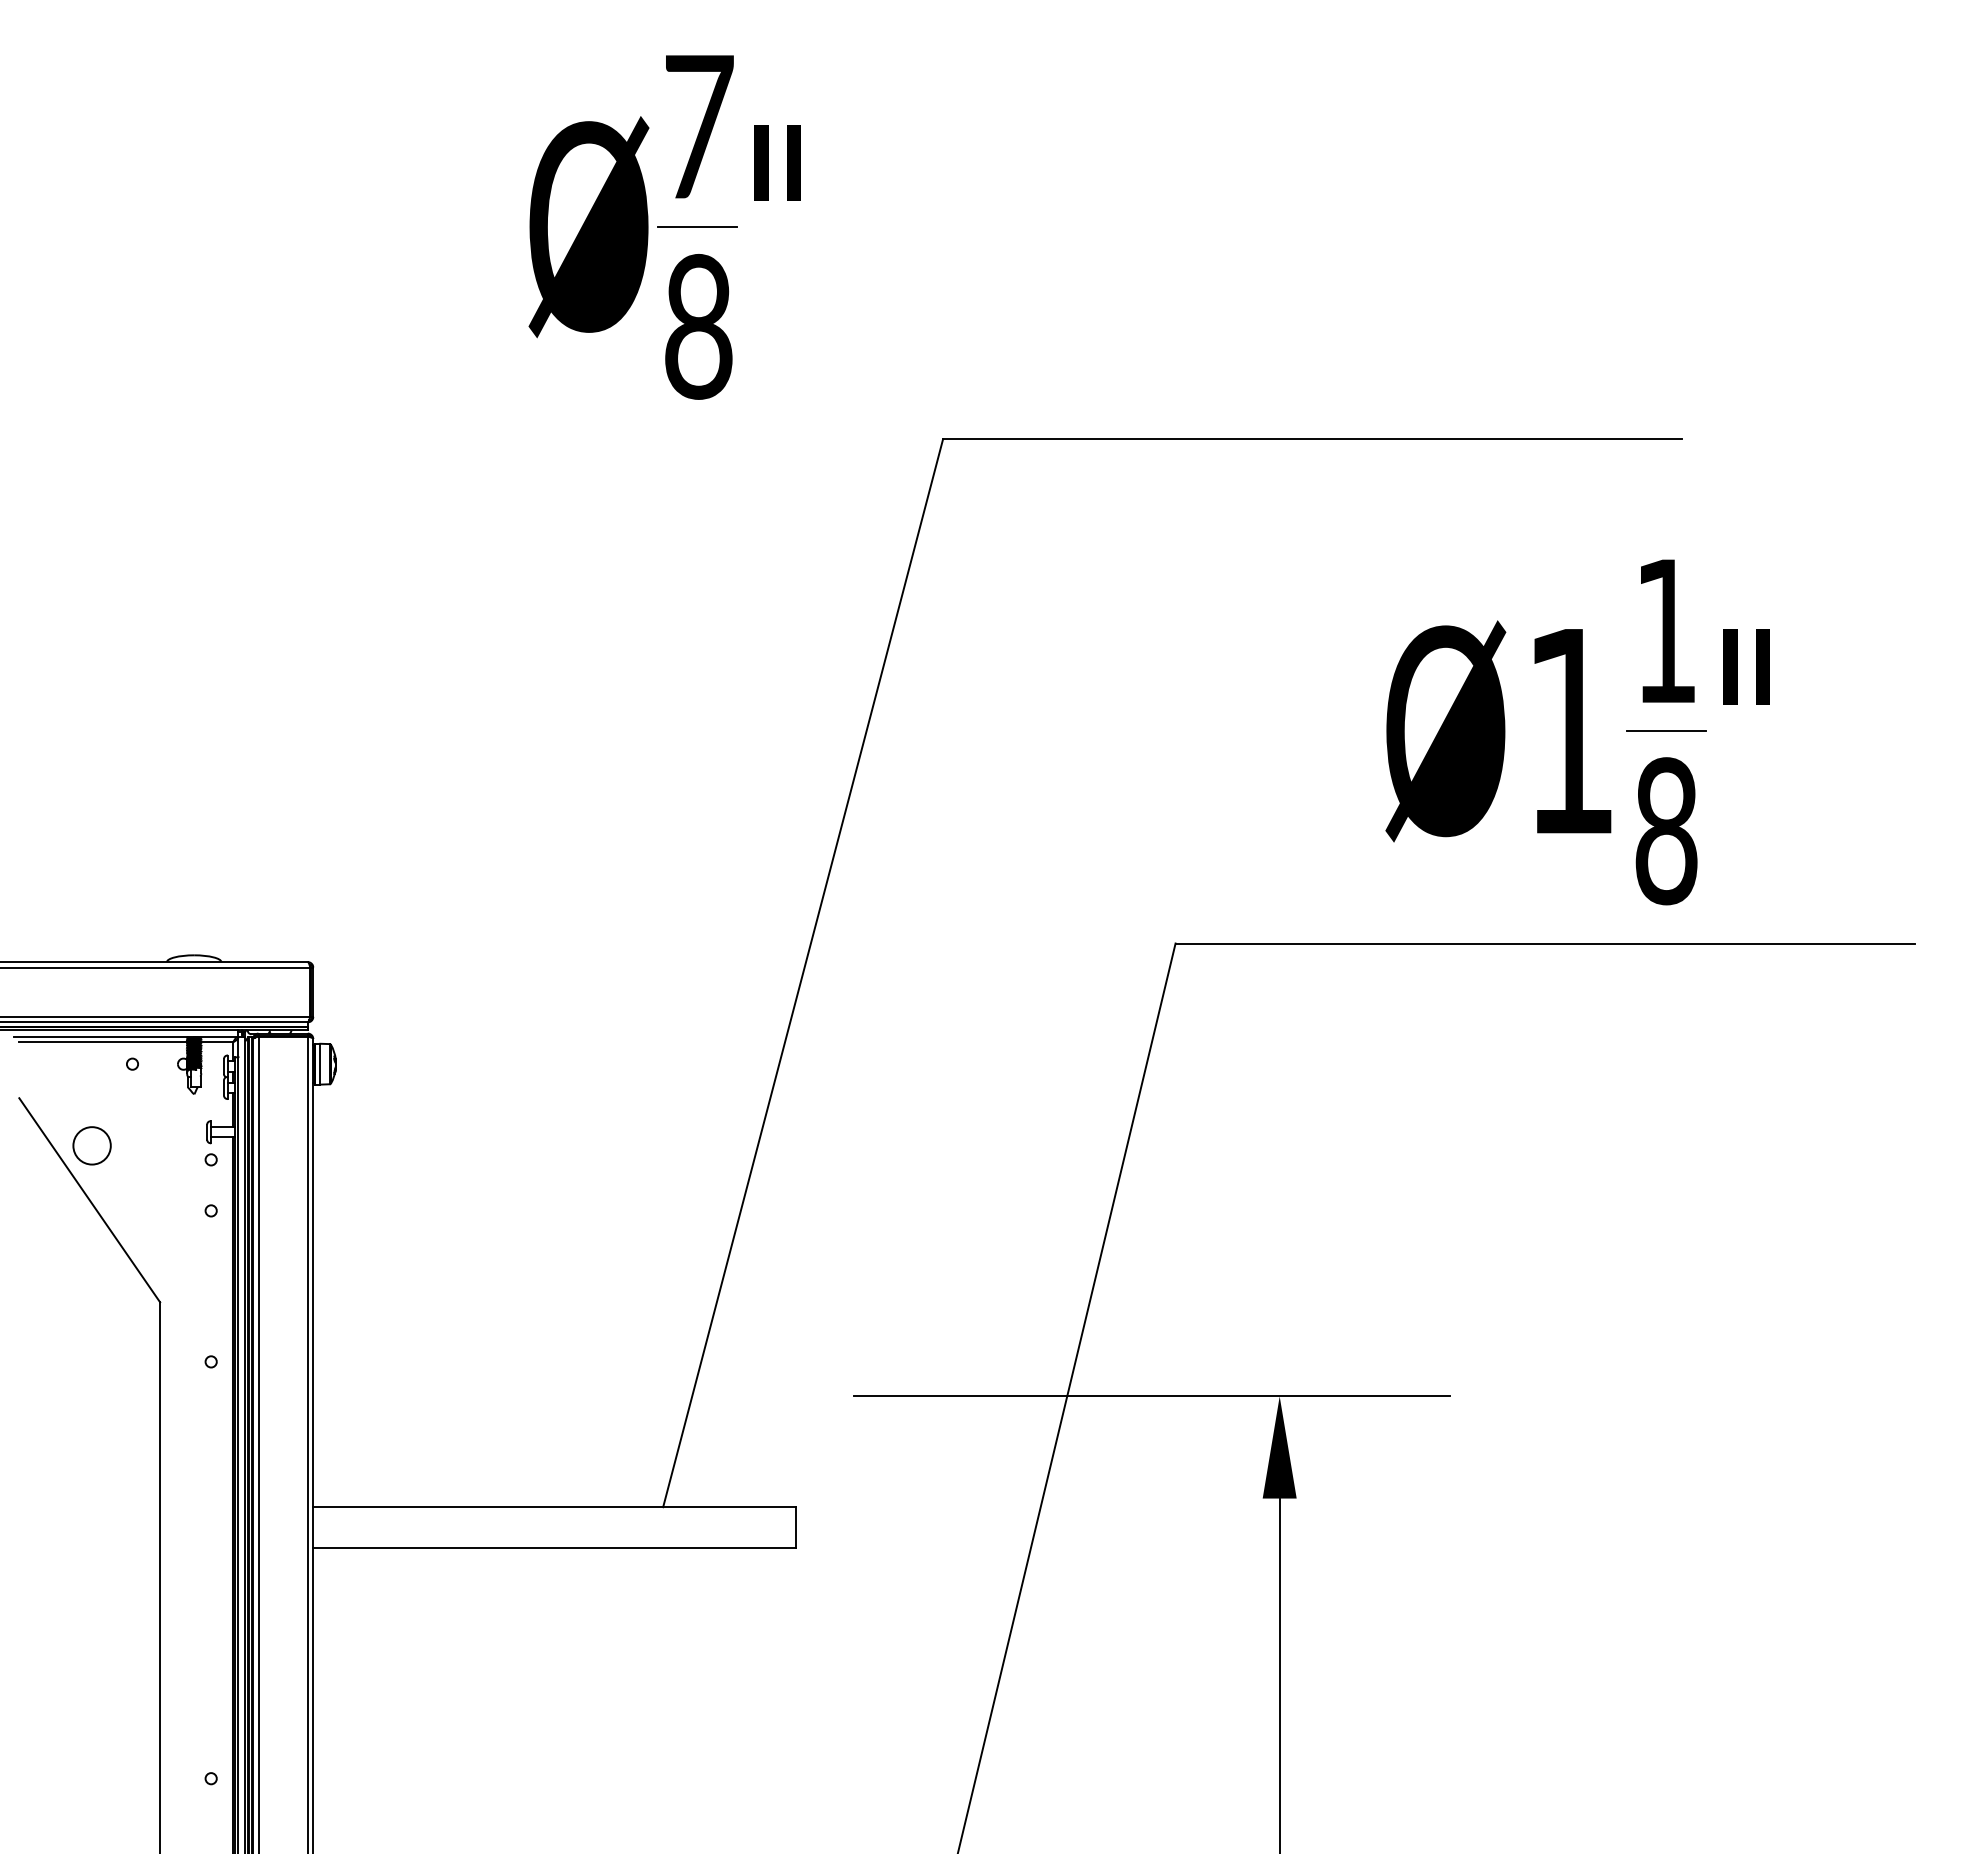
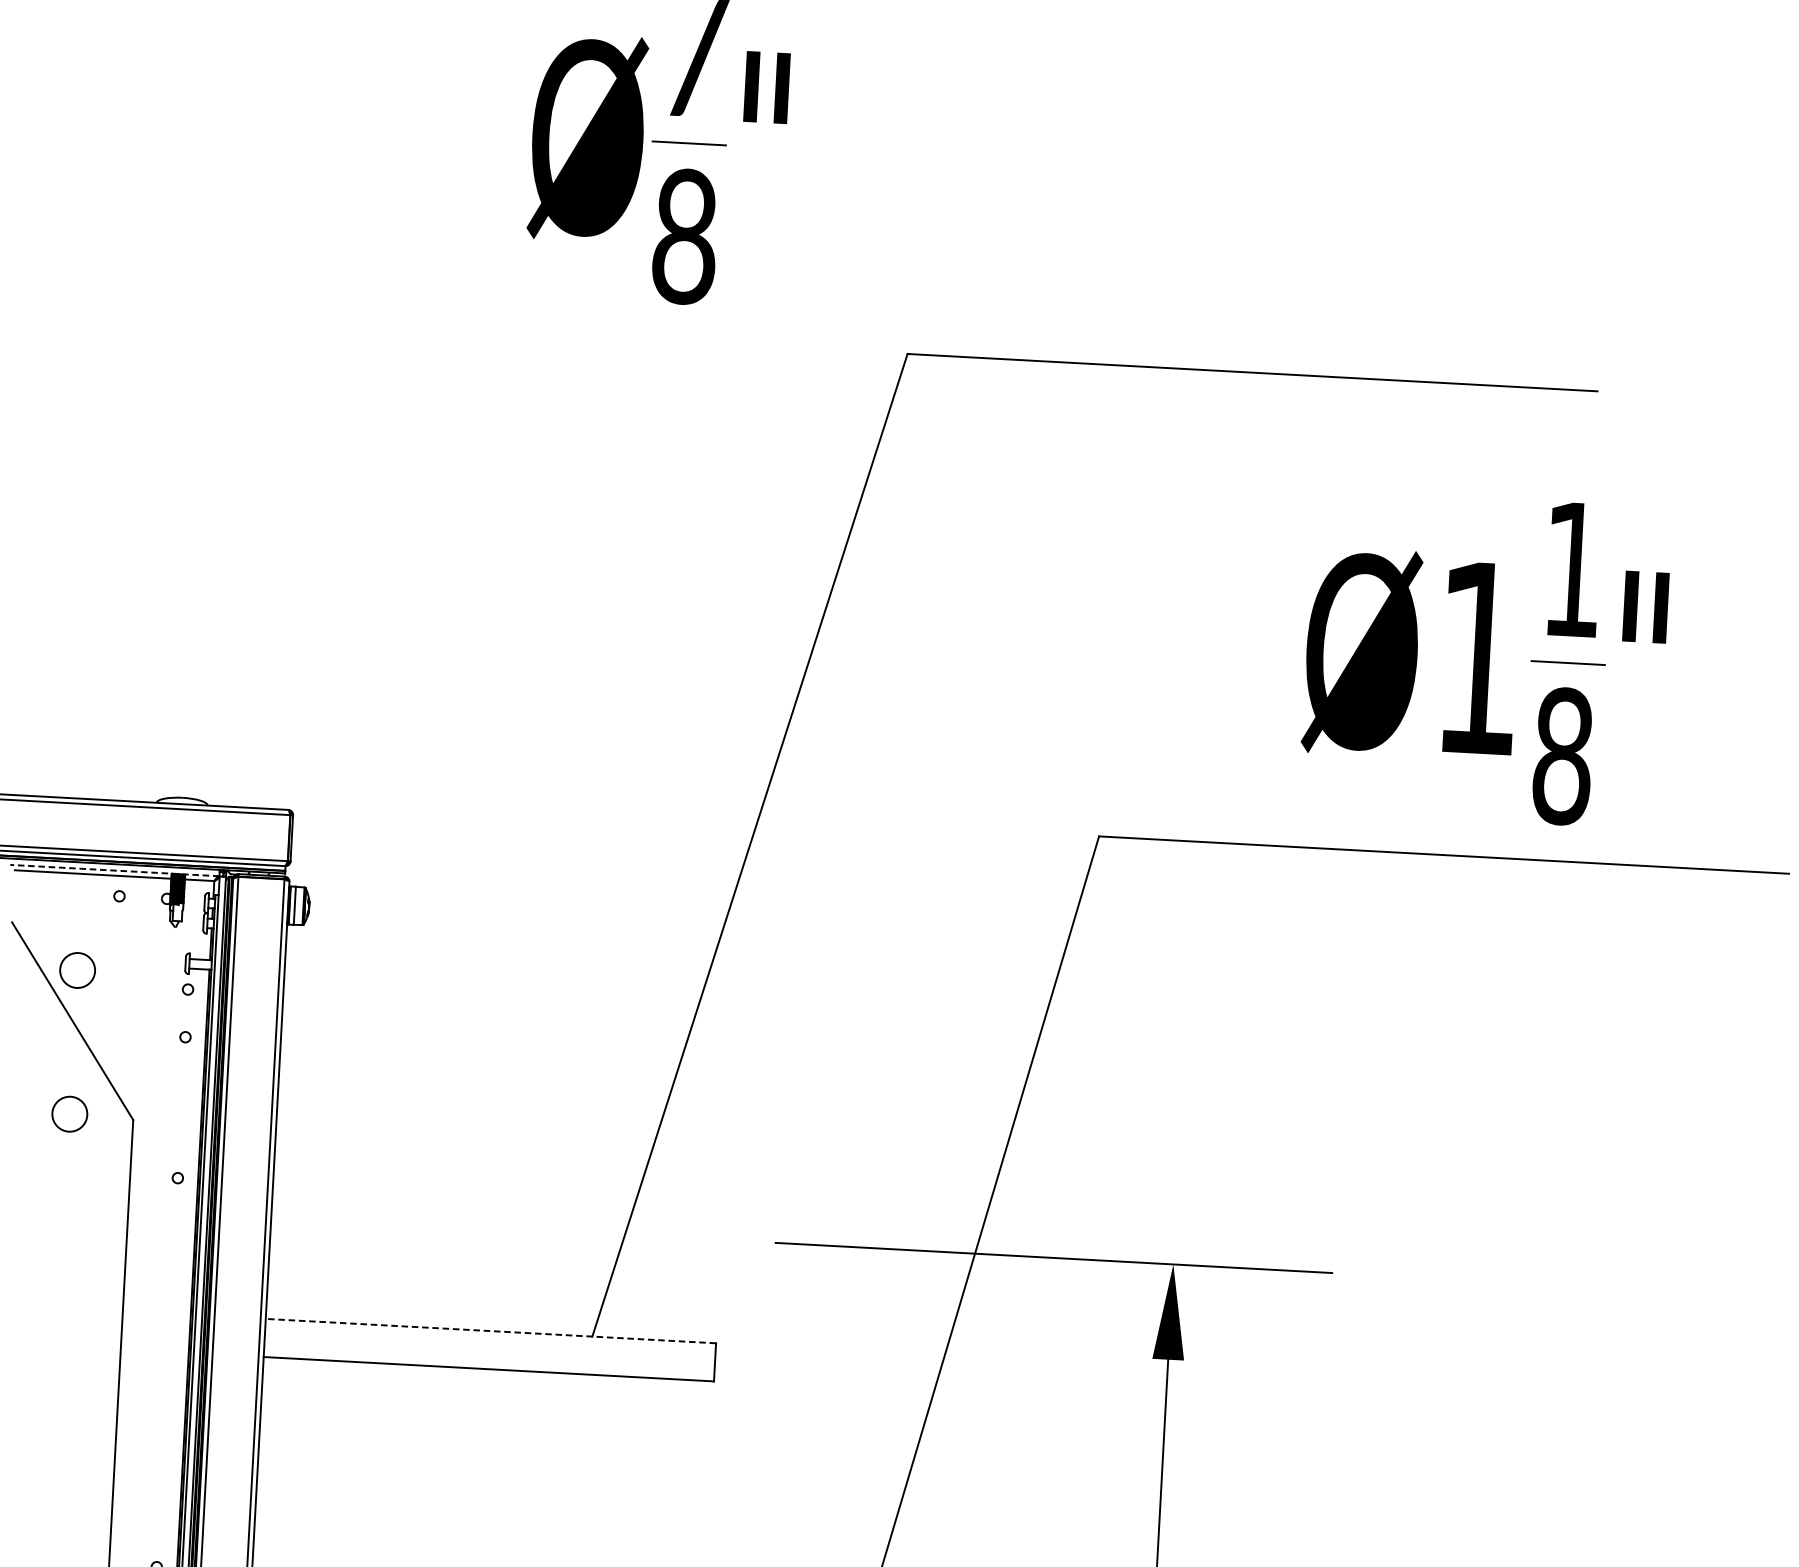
line: (125, 1036) -> (114, 870), solid -> dashed
circle: (91, 1299) -> (69, 1113), added
line: (554, 1507) -> (490, 1331), solid -> dashed

